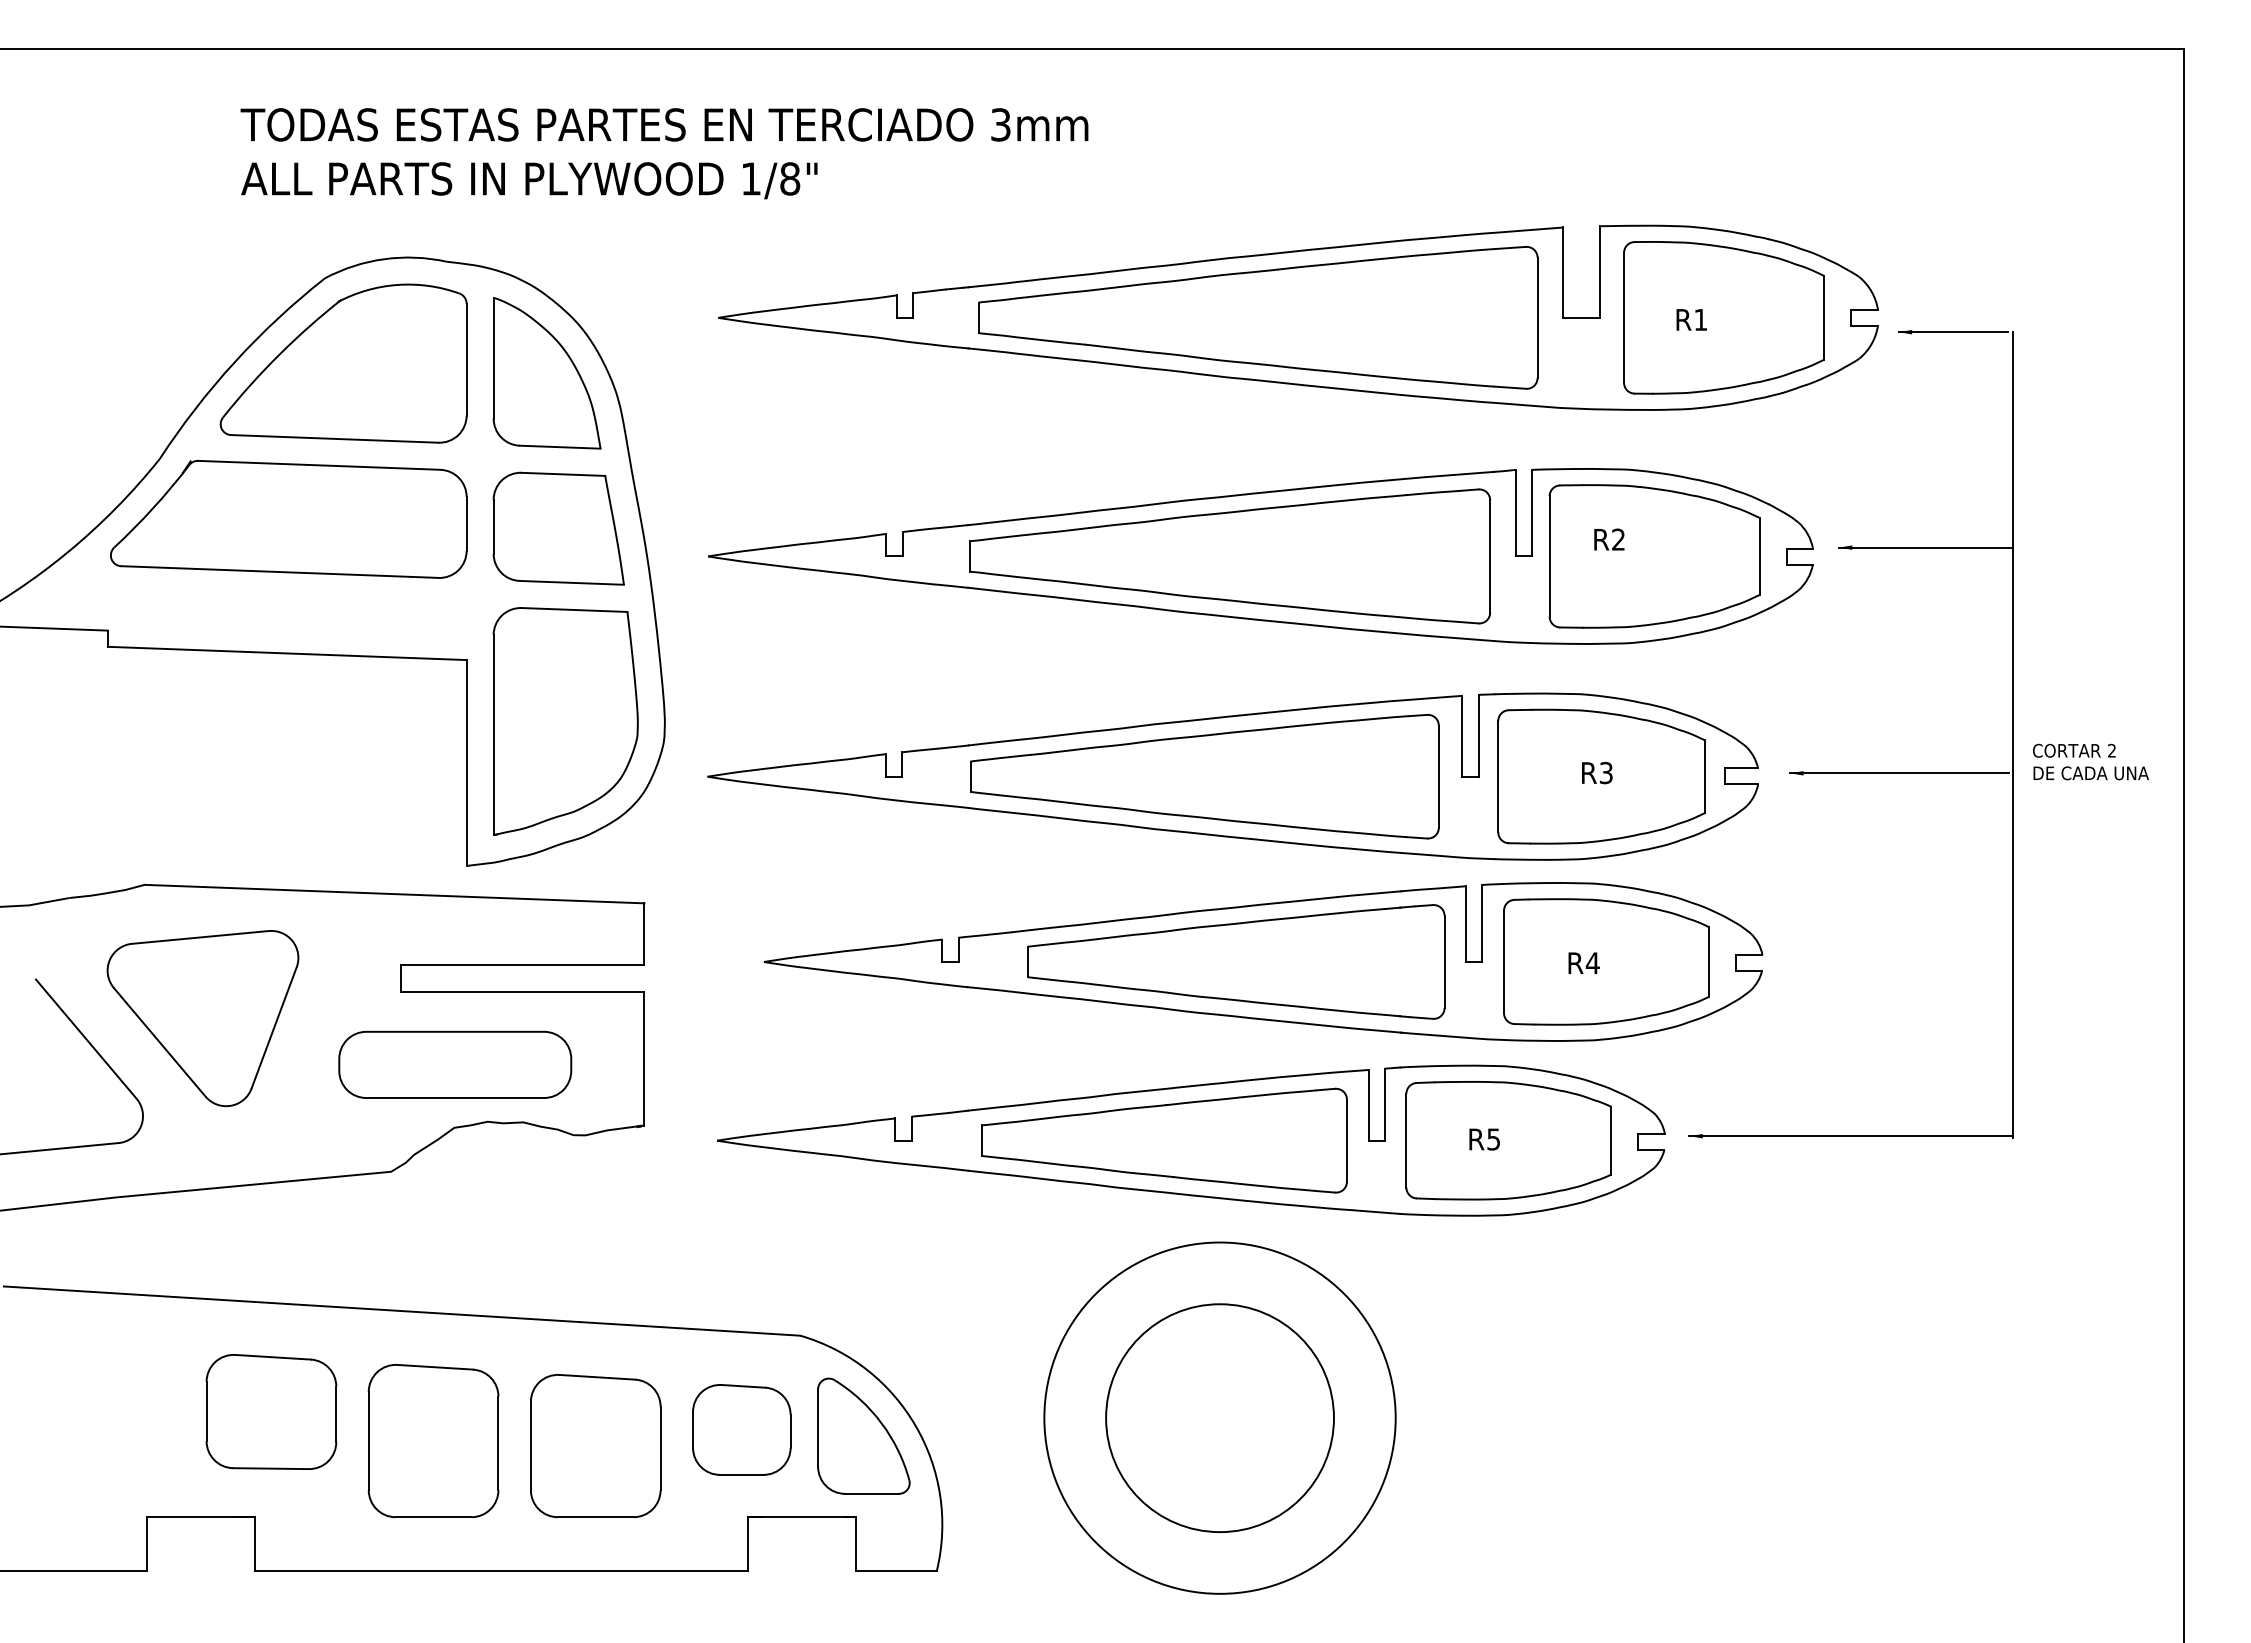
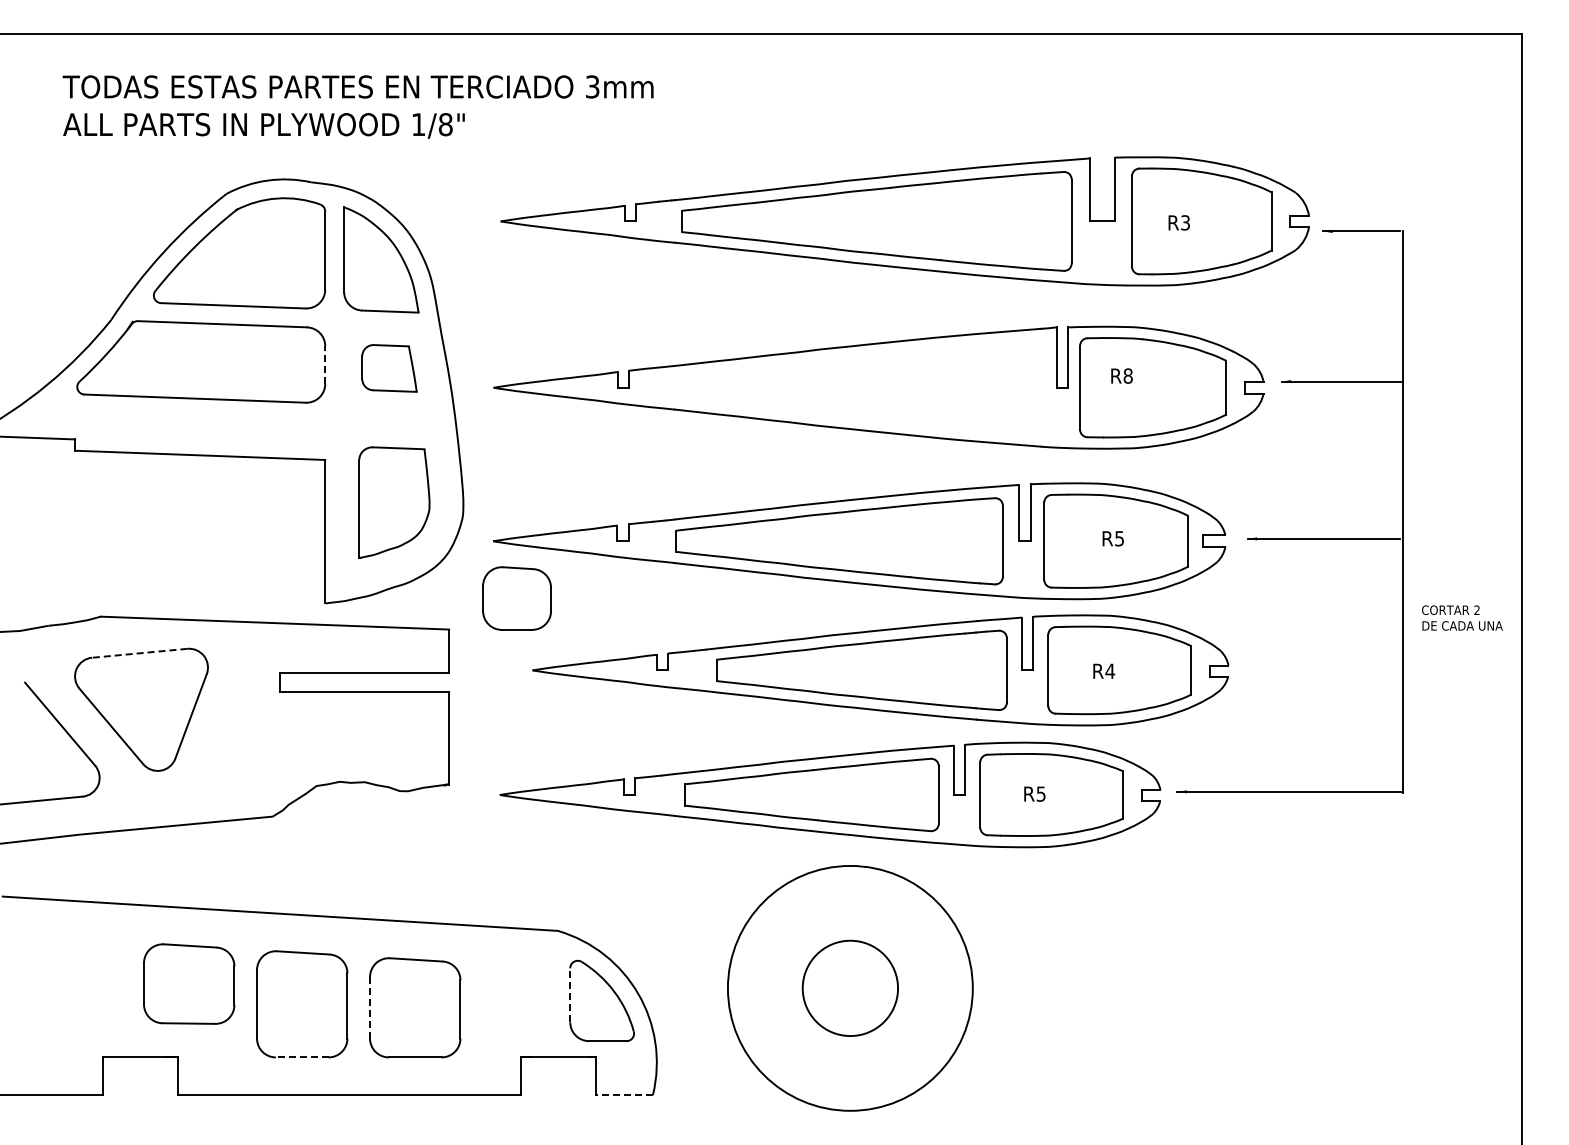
text: (663, 152) -> (357, 106), moved
text: (1700, 319) -> (1185, 222), R1 -> R3
line: (466, 524) -> (325, 365), solid -> dashed
part: (558, 528) -> (389, 368), size x0.6
text: (1617, 538) -> (1127, 375), R2 -> R8
part: (1230, 556) -> (857, 387), removed
part: (565, 721) -> (394, 502), size x0.7
text: (2091, 761) -> (1462, 617), moved
text: (1606, 772) -> (1119, 538), R3 -> R5
line: (200, 937) -> (139, 653), solid -> dashed
part: (455, 1065) -> (317, 742), removed
circle: (1218, 1416) -> (849, 987), size x0.6
line: (818, 1428) -> (570, 995), solid -> dashed
part: (741, 1429) -> (516, 598), moved
line: (531, 1445) -> (370, 1007), solid -> dashed
line: (432, 1517) -> (301, 1057), solid -> dashed
line: (895, 1571) -> (624, 1095), solid -> dashed

